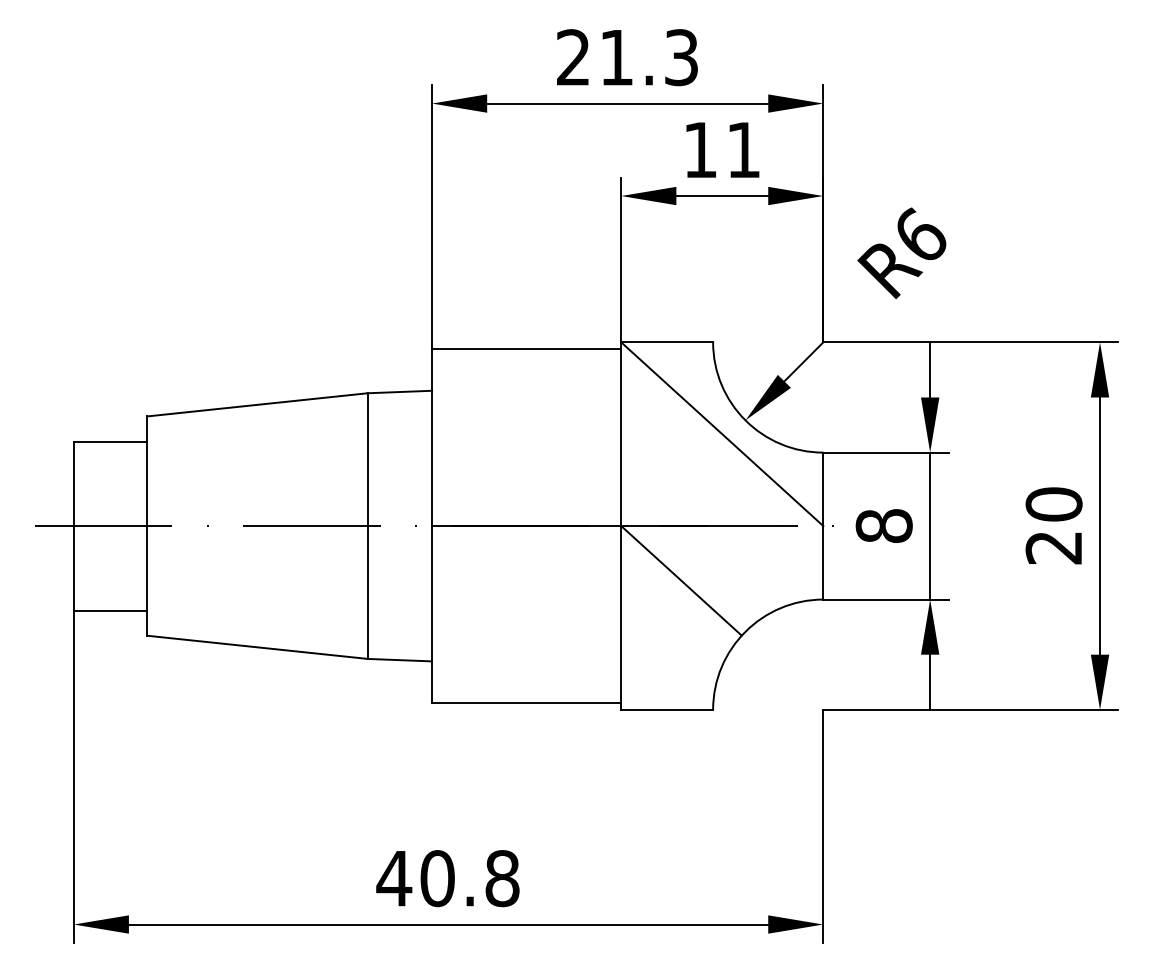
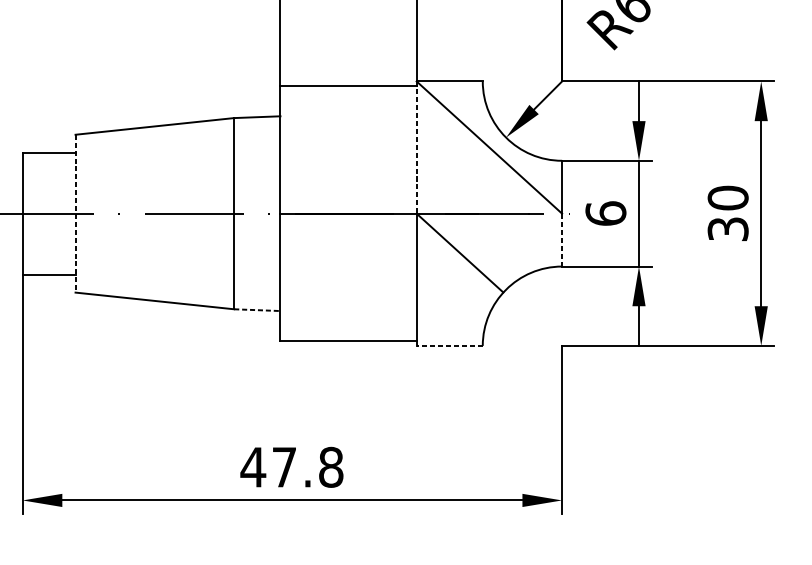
line: (621, 434) -> (416, 147), solid -> dashed
text: (883, 525) -> (605, 213), 8 -> 6
line: (147, 526) -> (75, 213), solid -> dashed
text: (1053, 547) -> (727, 229), 20 -> 30
line: (823, 562) -> (562, 239), solid -> dashed
line: (400, 660) -> (257, 310), solid -> dashed
line: (667, 709) -> (449, 345), solid -> dashed
text: (437, 878) -> (284, 467), 40.8 -> 47.8

